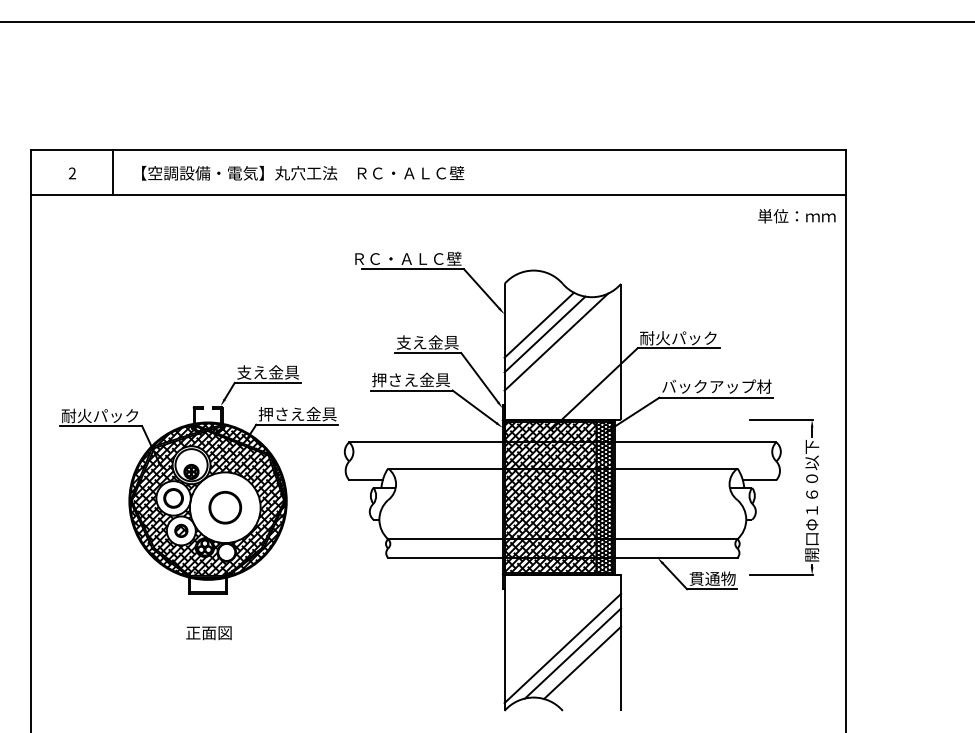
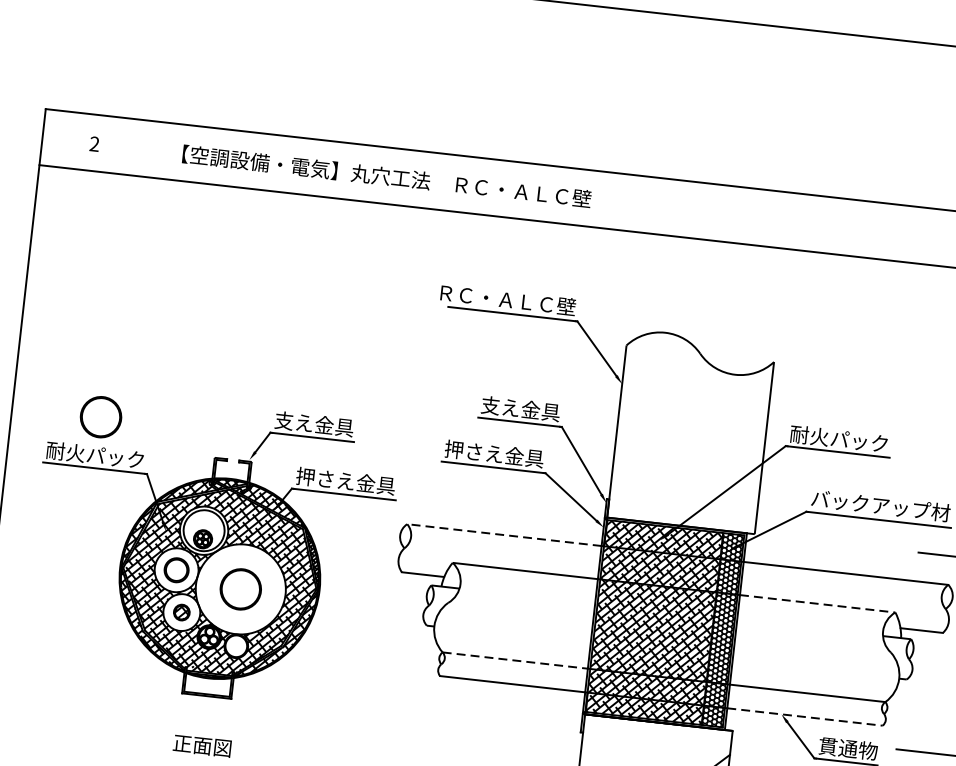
line: (113, 172) -> (146, 148), removed
line: (538, 324) -> (663, 401), removed
line: (544, 334) -> (669, 415), removed
line: (556, 341) -> (684, 425), removed
part: (101, 385) -> (101, 416), added
line: (426, 442) -> (505, 535), solid -> dashed
line: (676, 468) -> (818, 603), solid -> dashed
line: (445, 539) -> (515, 660), solid -> dashed
line: (676, 557) -> (805, 716), solid -> dashed

